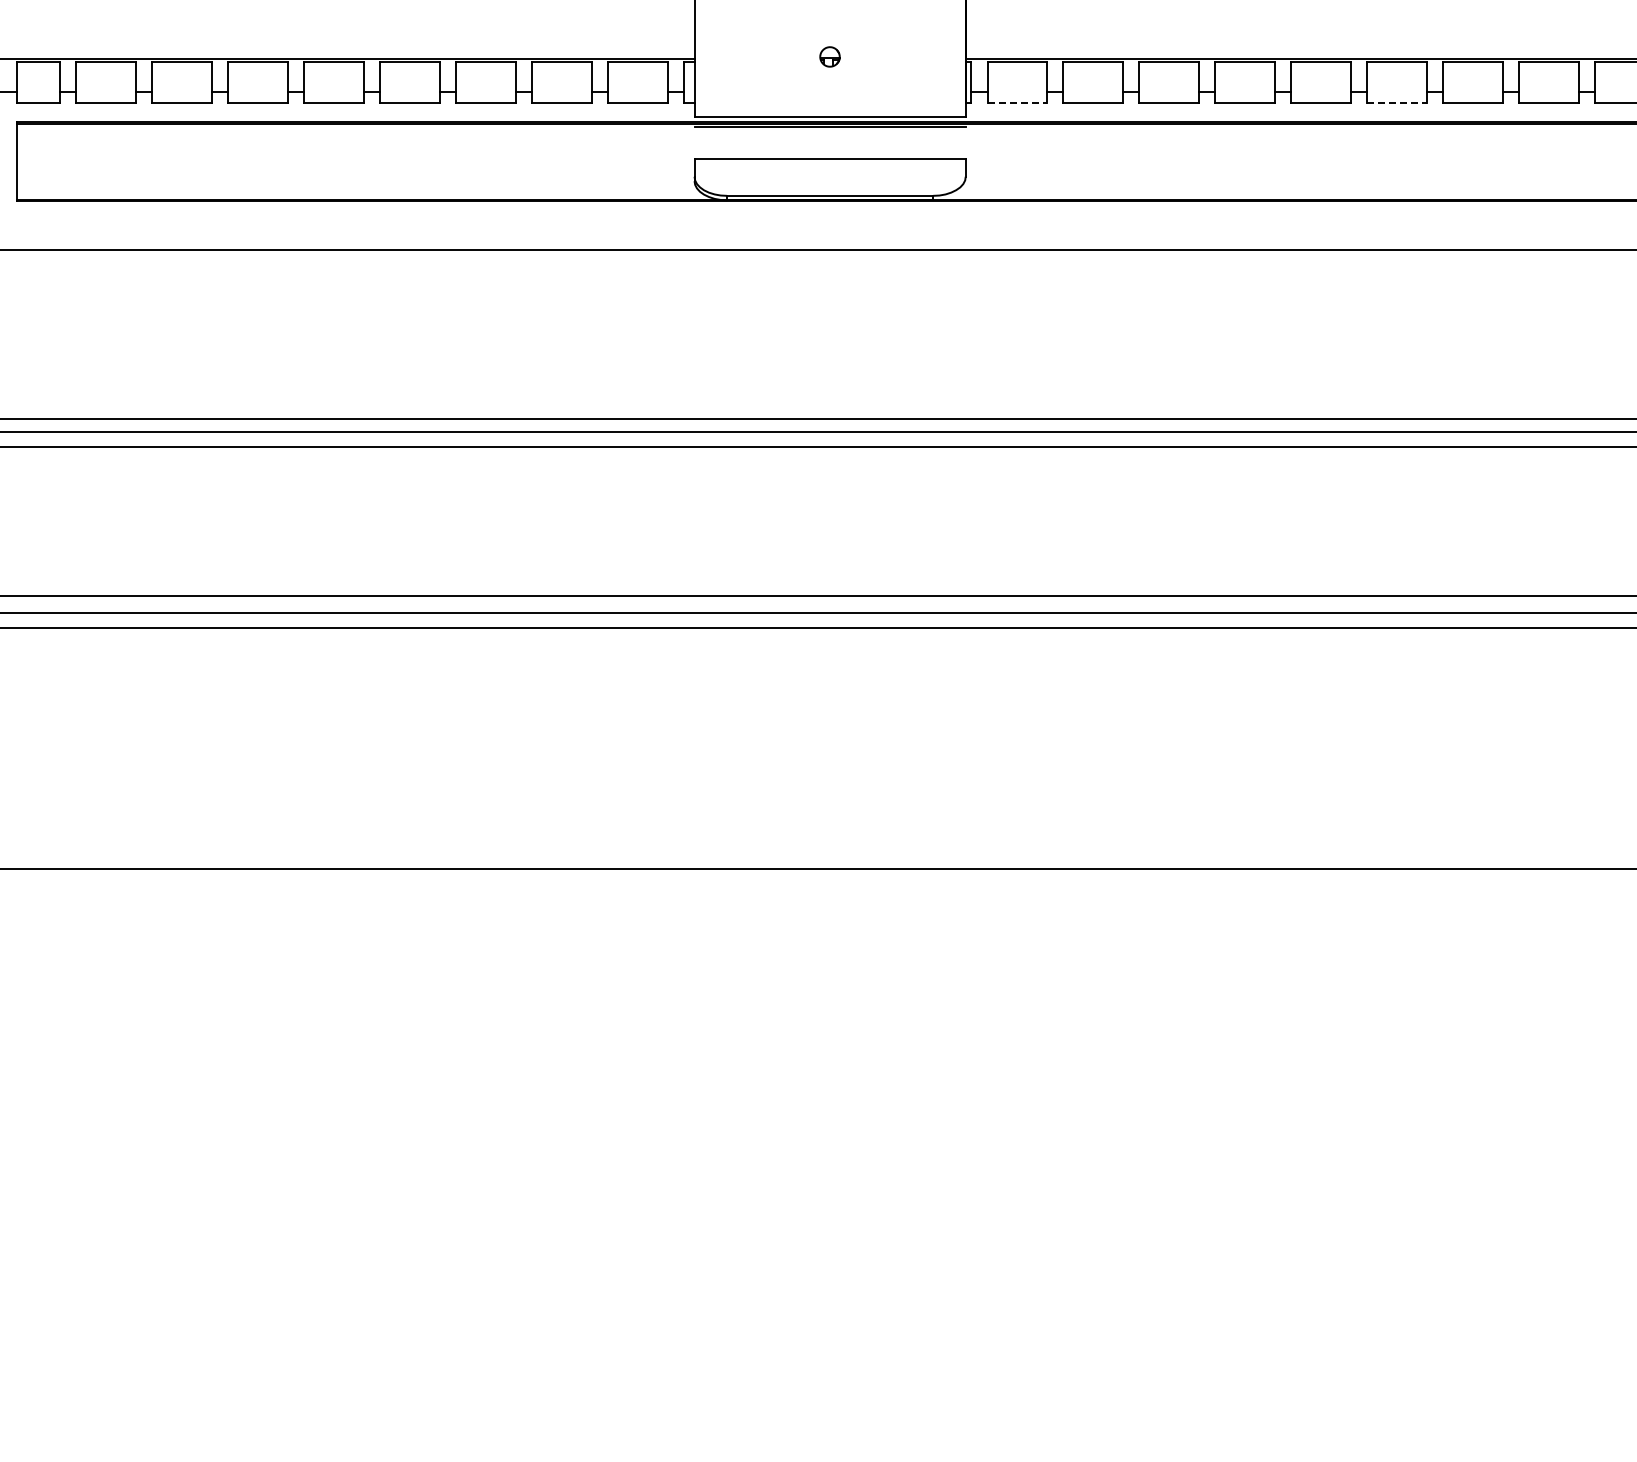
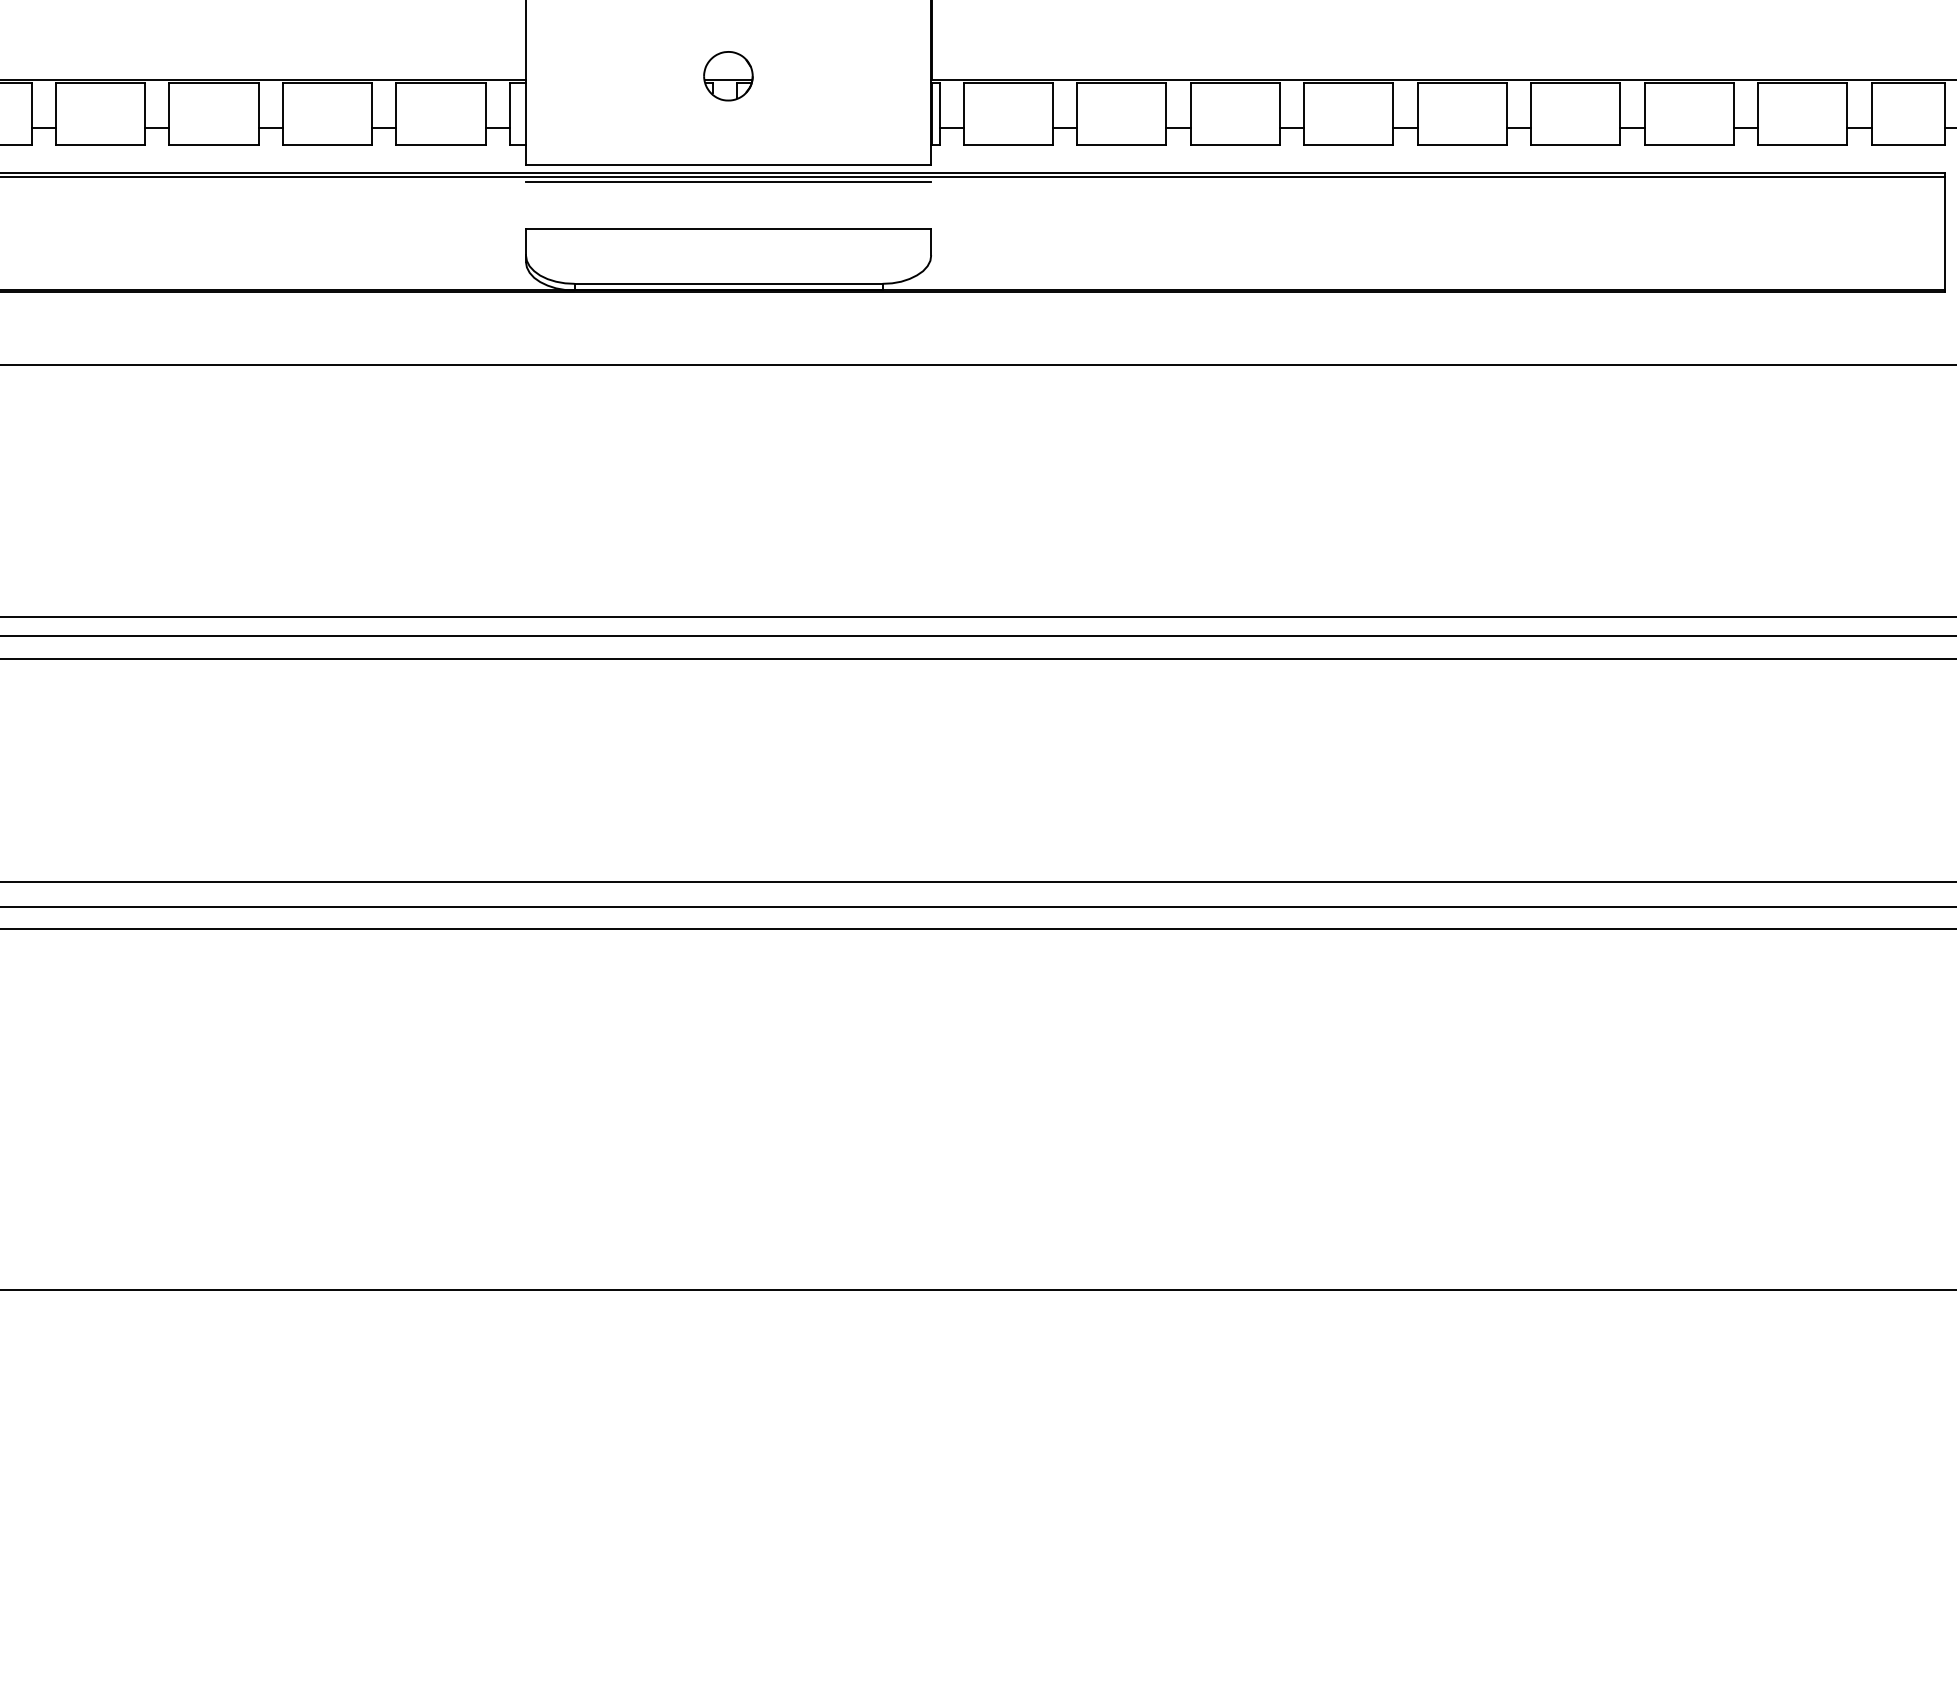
part: (829, 56) -> (727, 75), size x1.67
line: (1017, 102) -> (1008, 144), dashed -> solid
line: (1397, 102) -> (1576, 144), dashed -> solid

